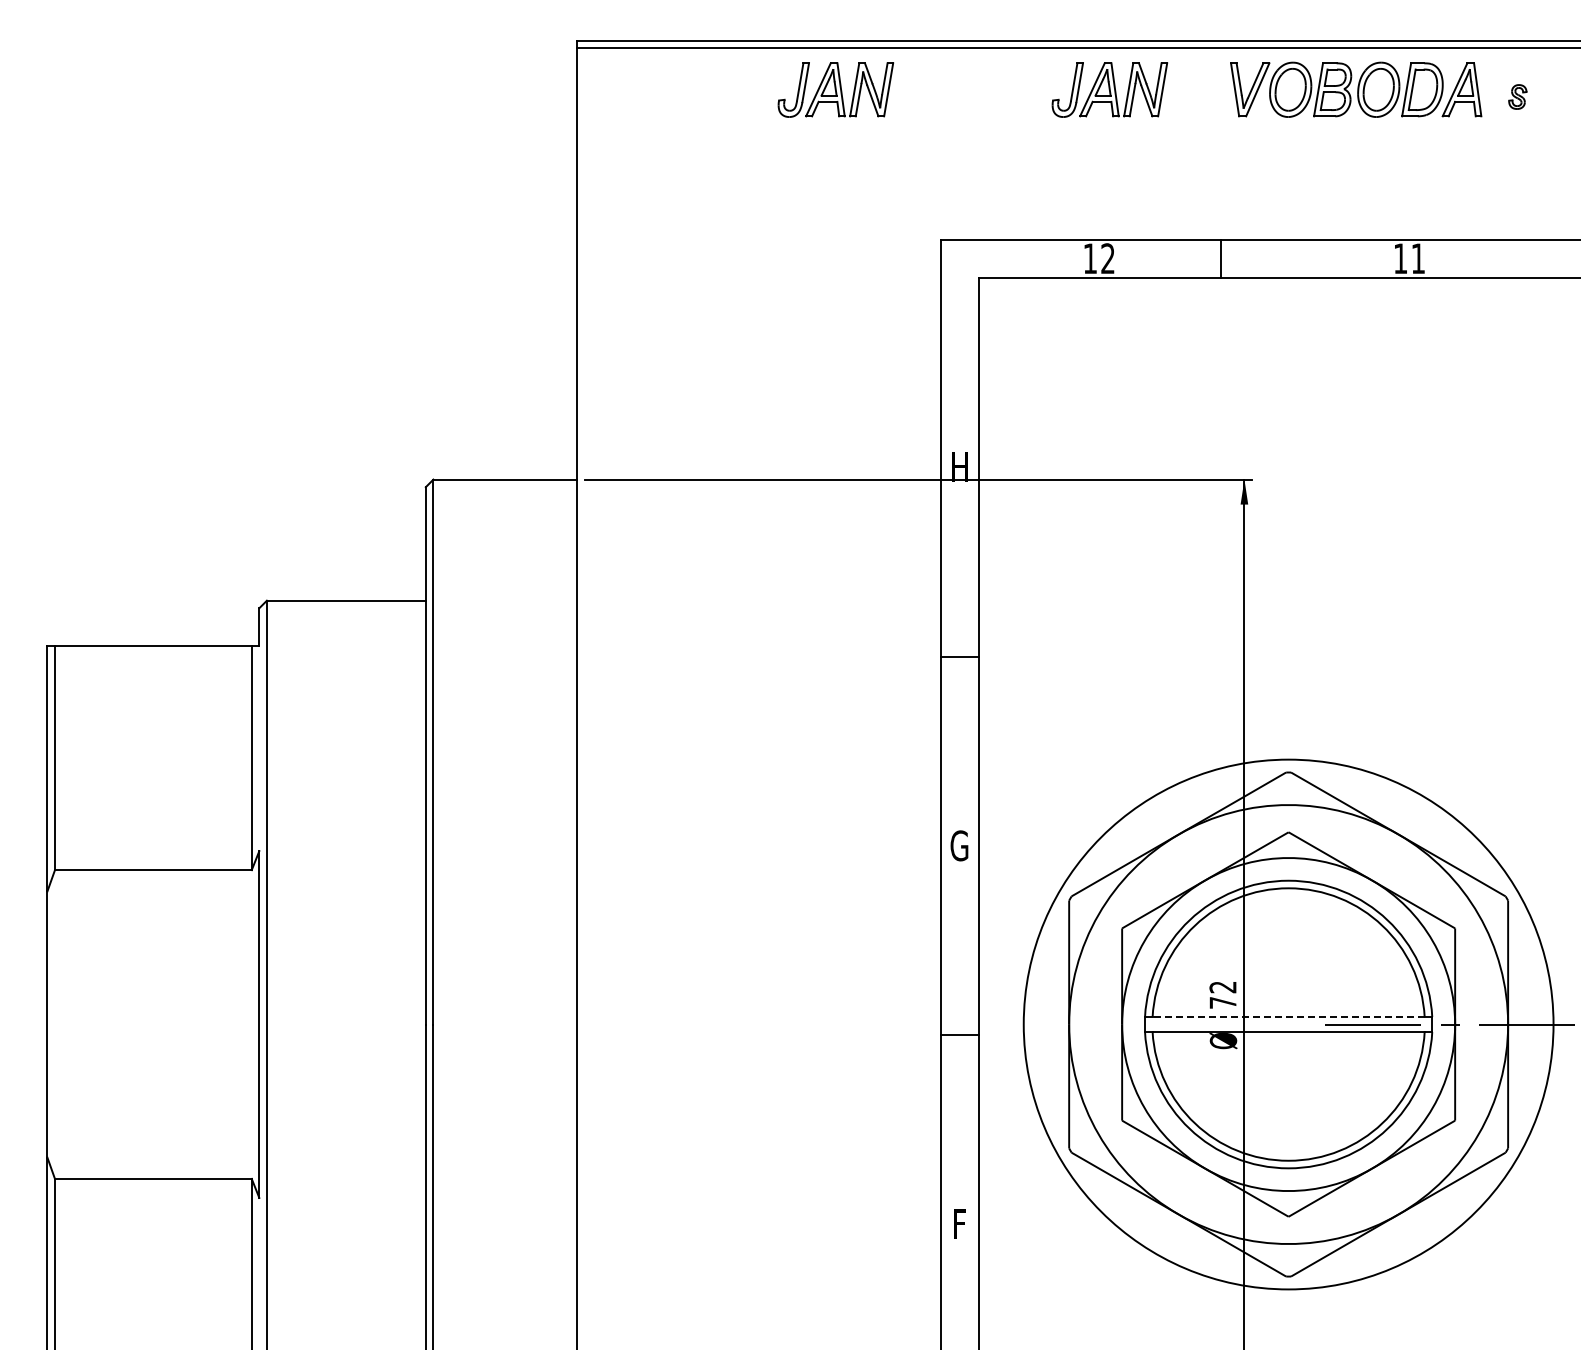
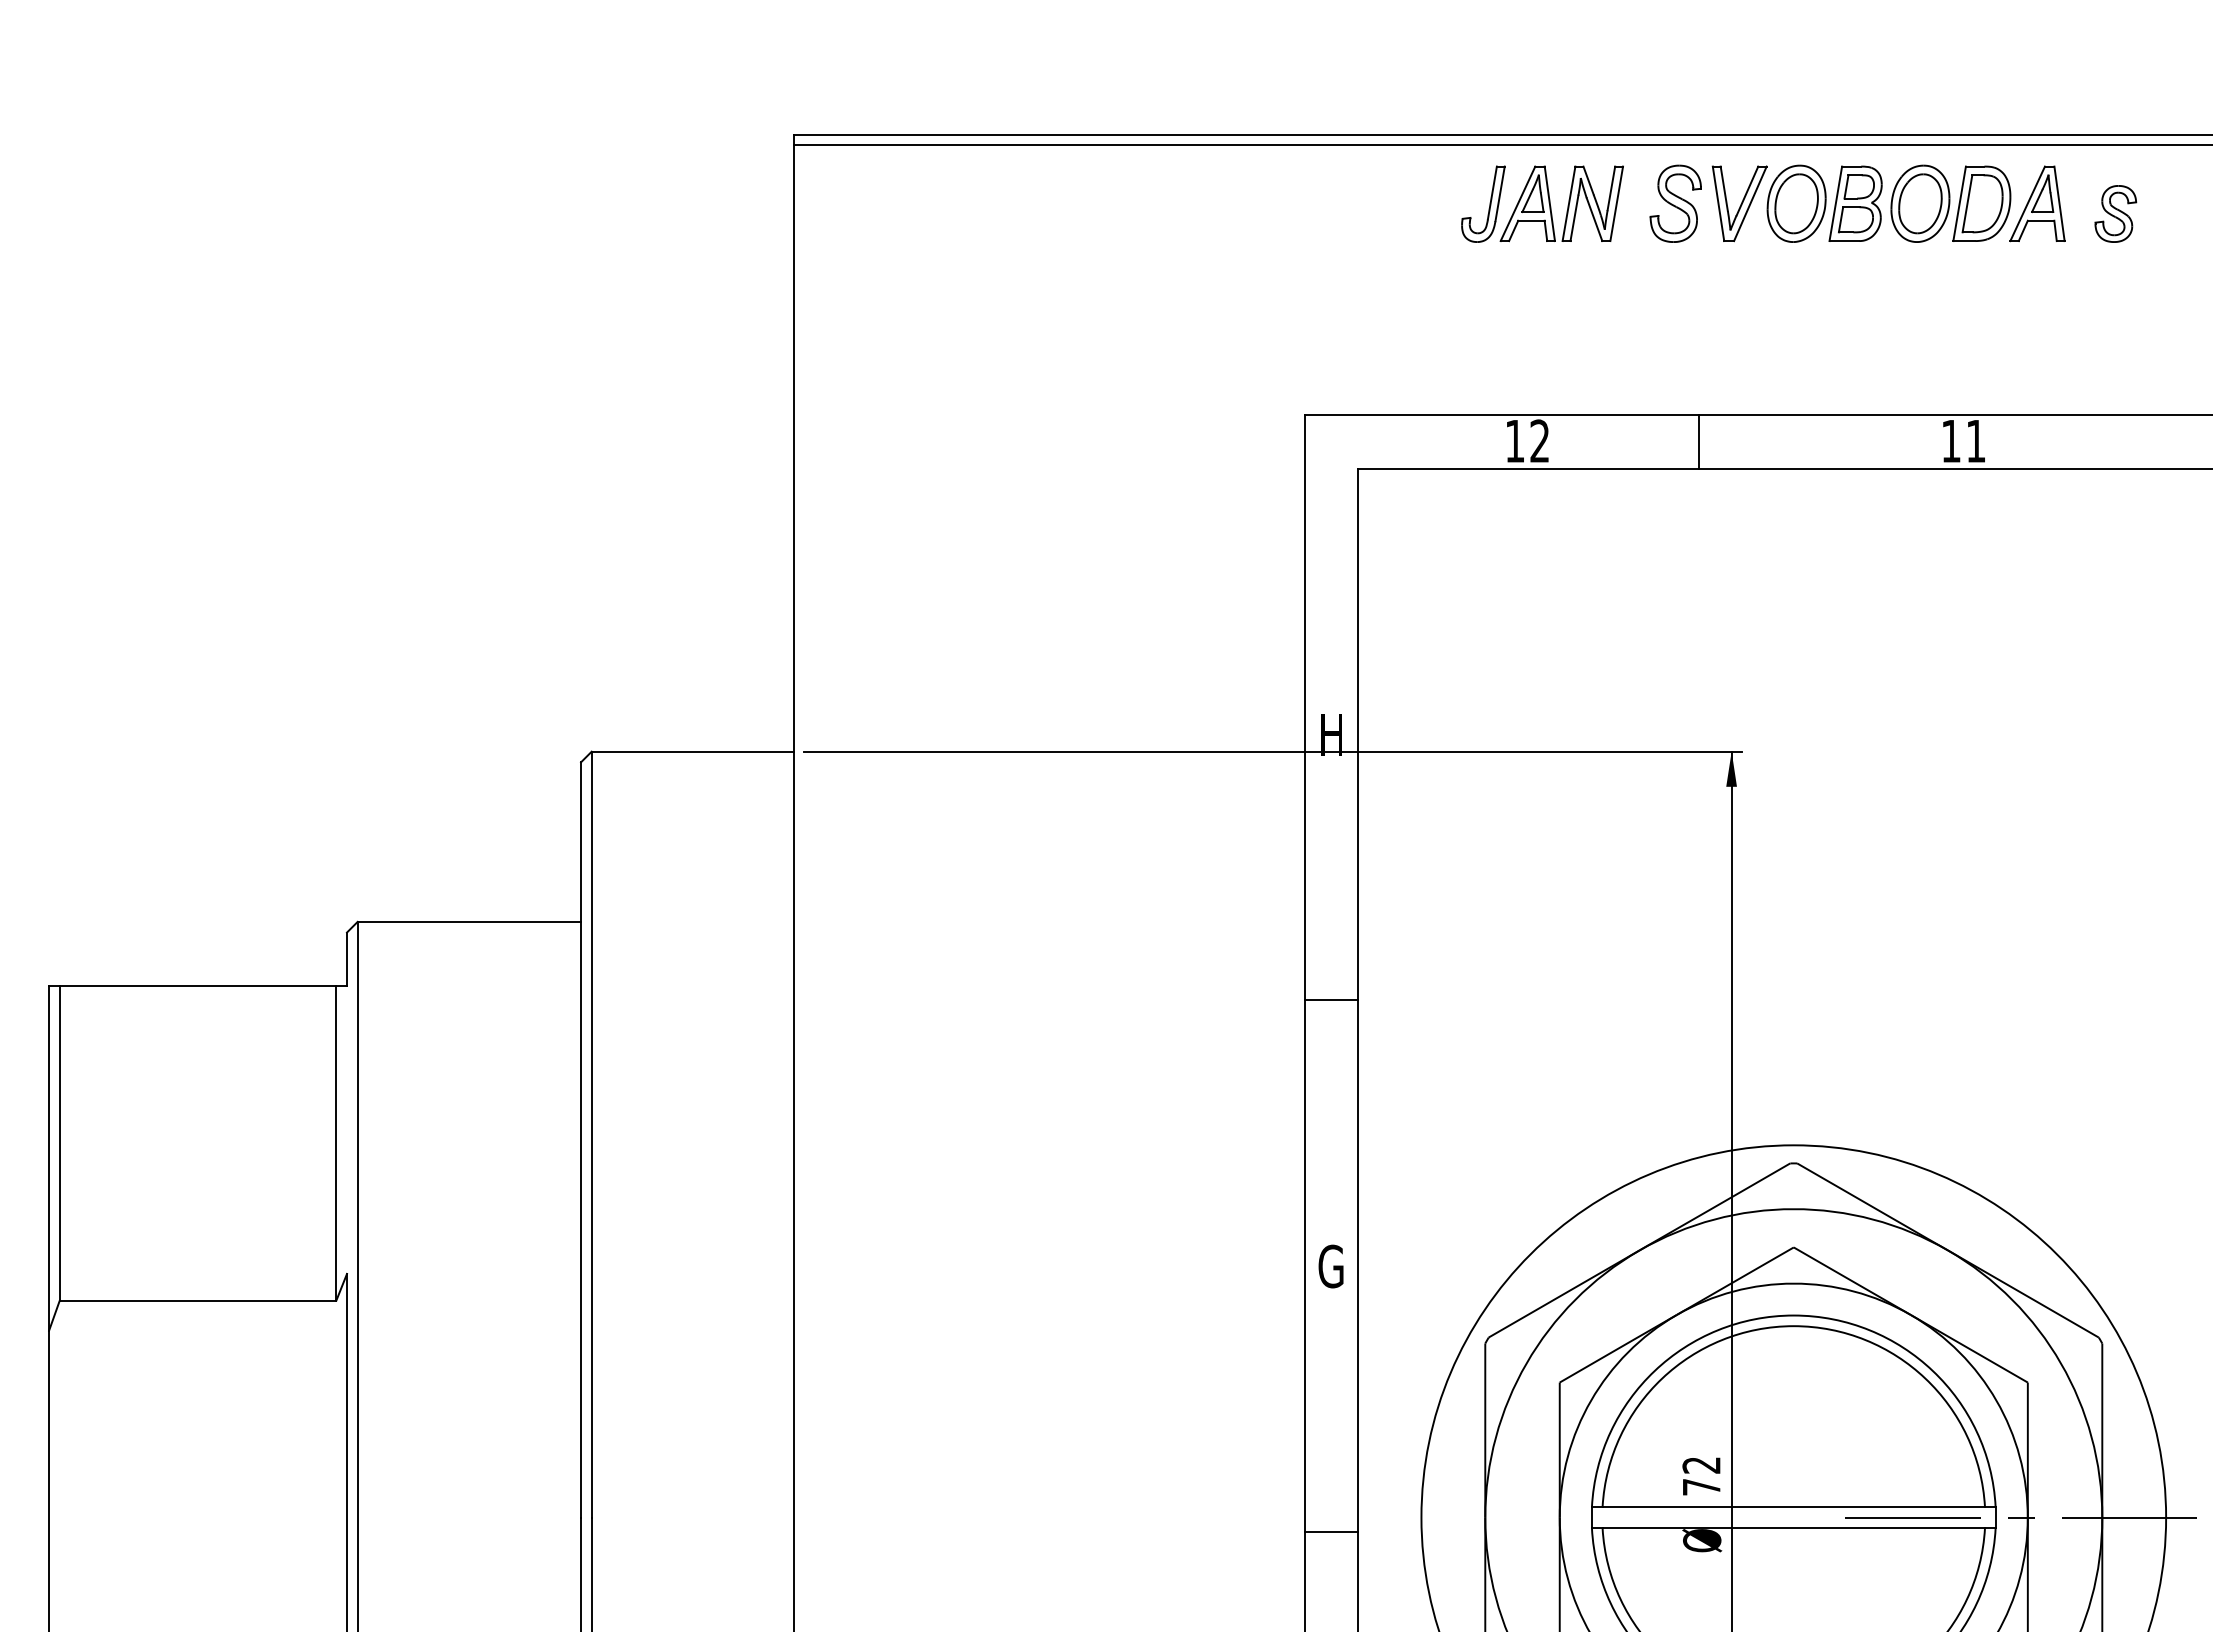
part: (835, 89) -> (1156, 203), removed
part: (1204, 89) -> (1675, 203), added
part: (1517, 96) -> (2115, 213), size x1.67
line: (1288, 1016) -> (1793, 1506), dashed -> solid

